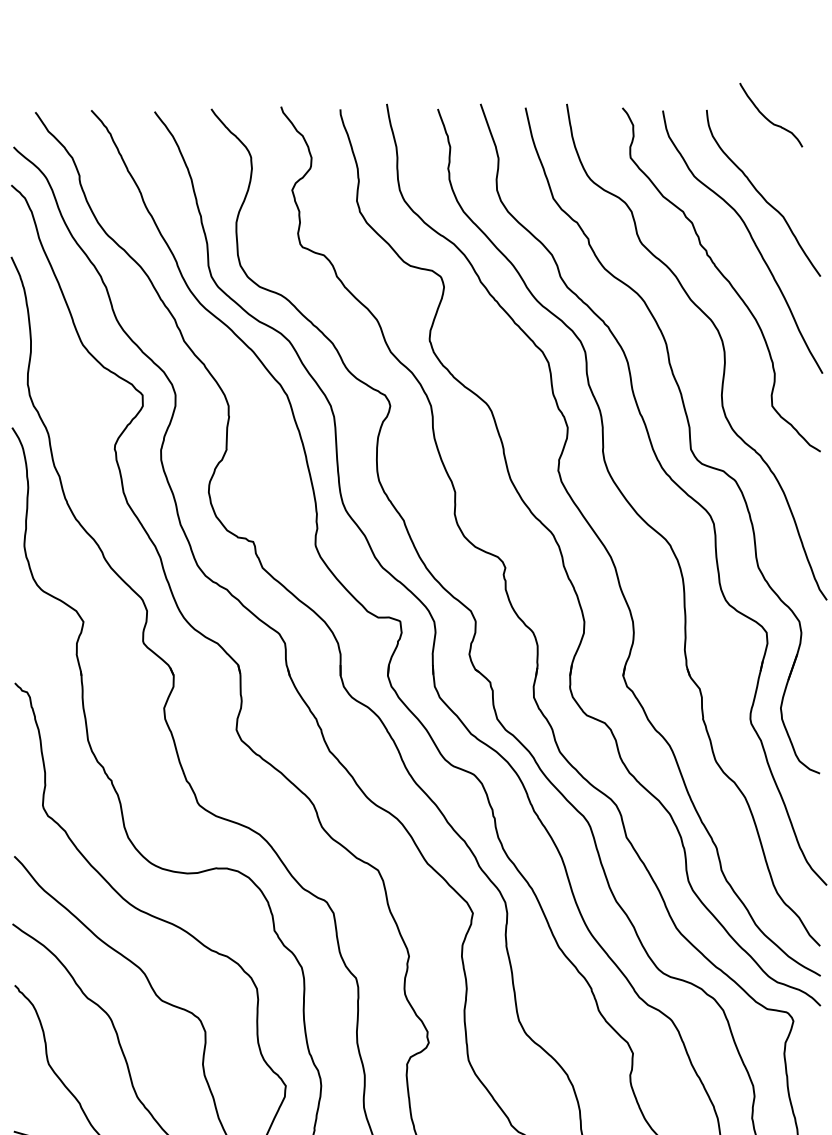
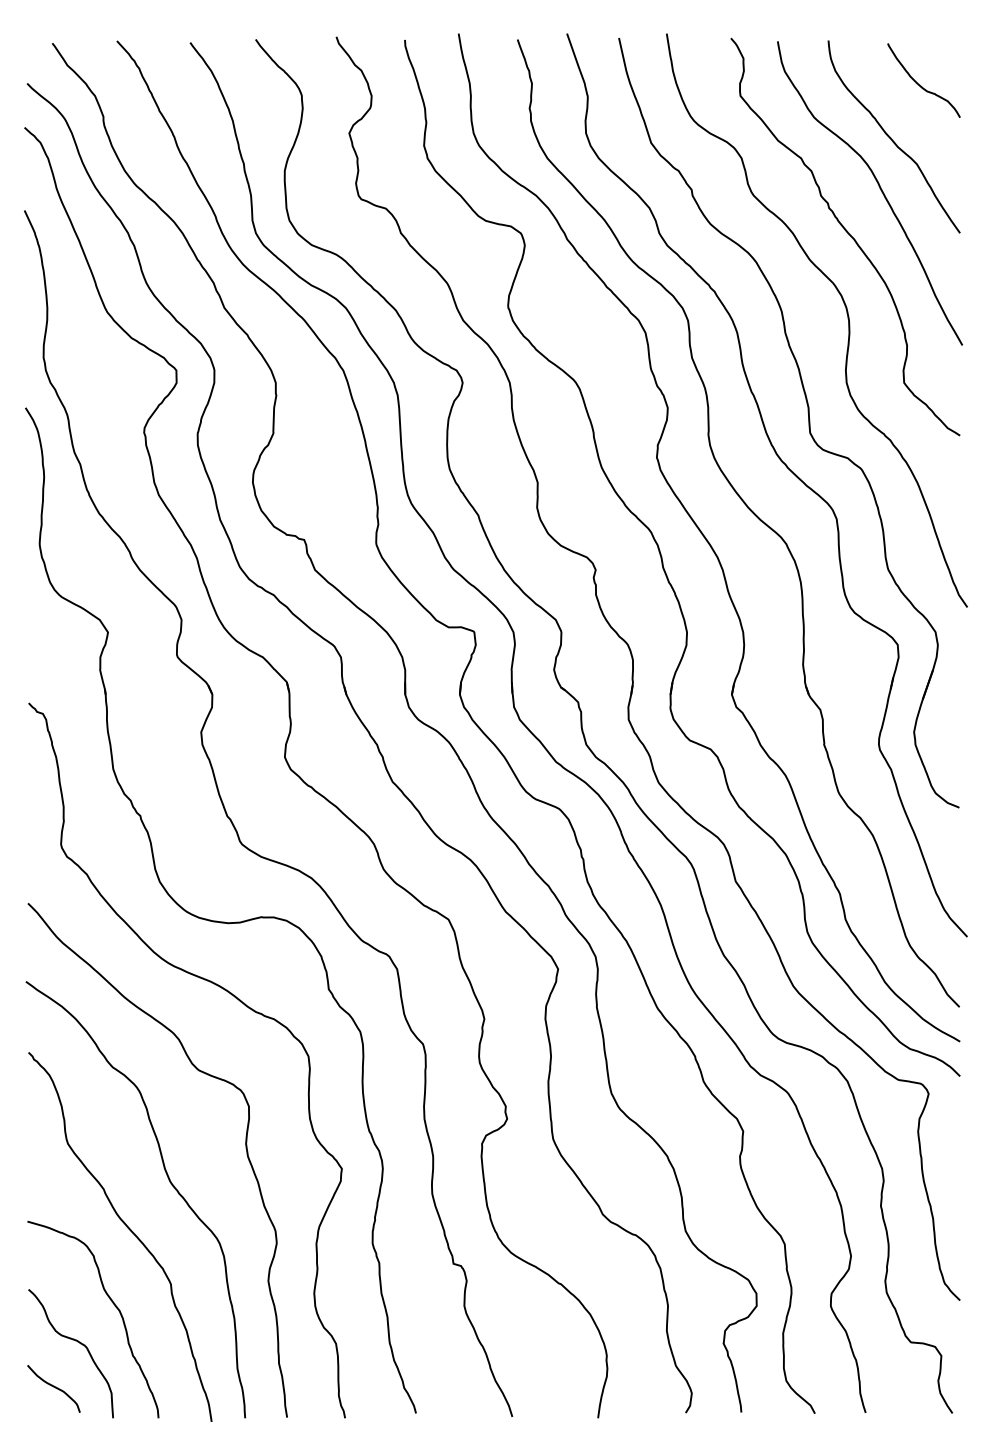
curve: (769, 119) -> (921, 85), moved

